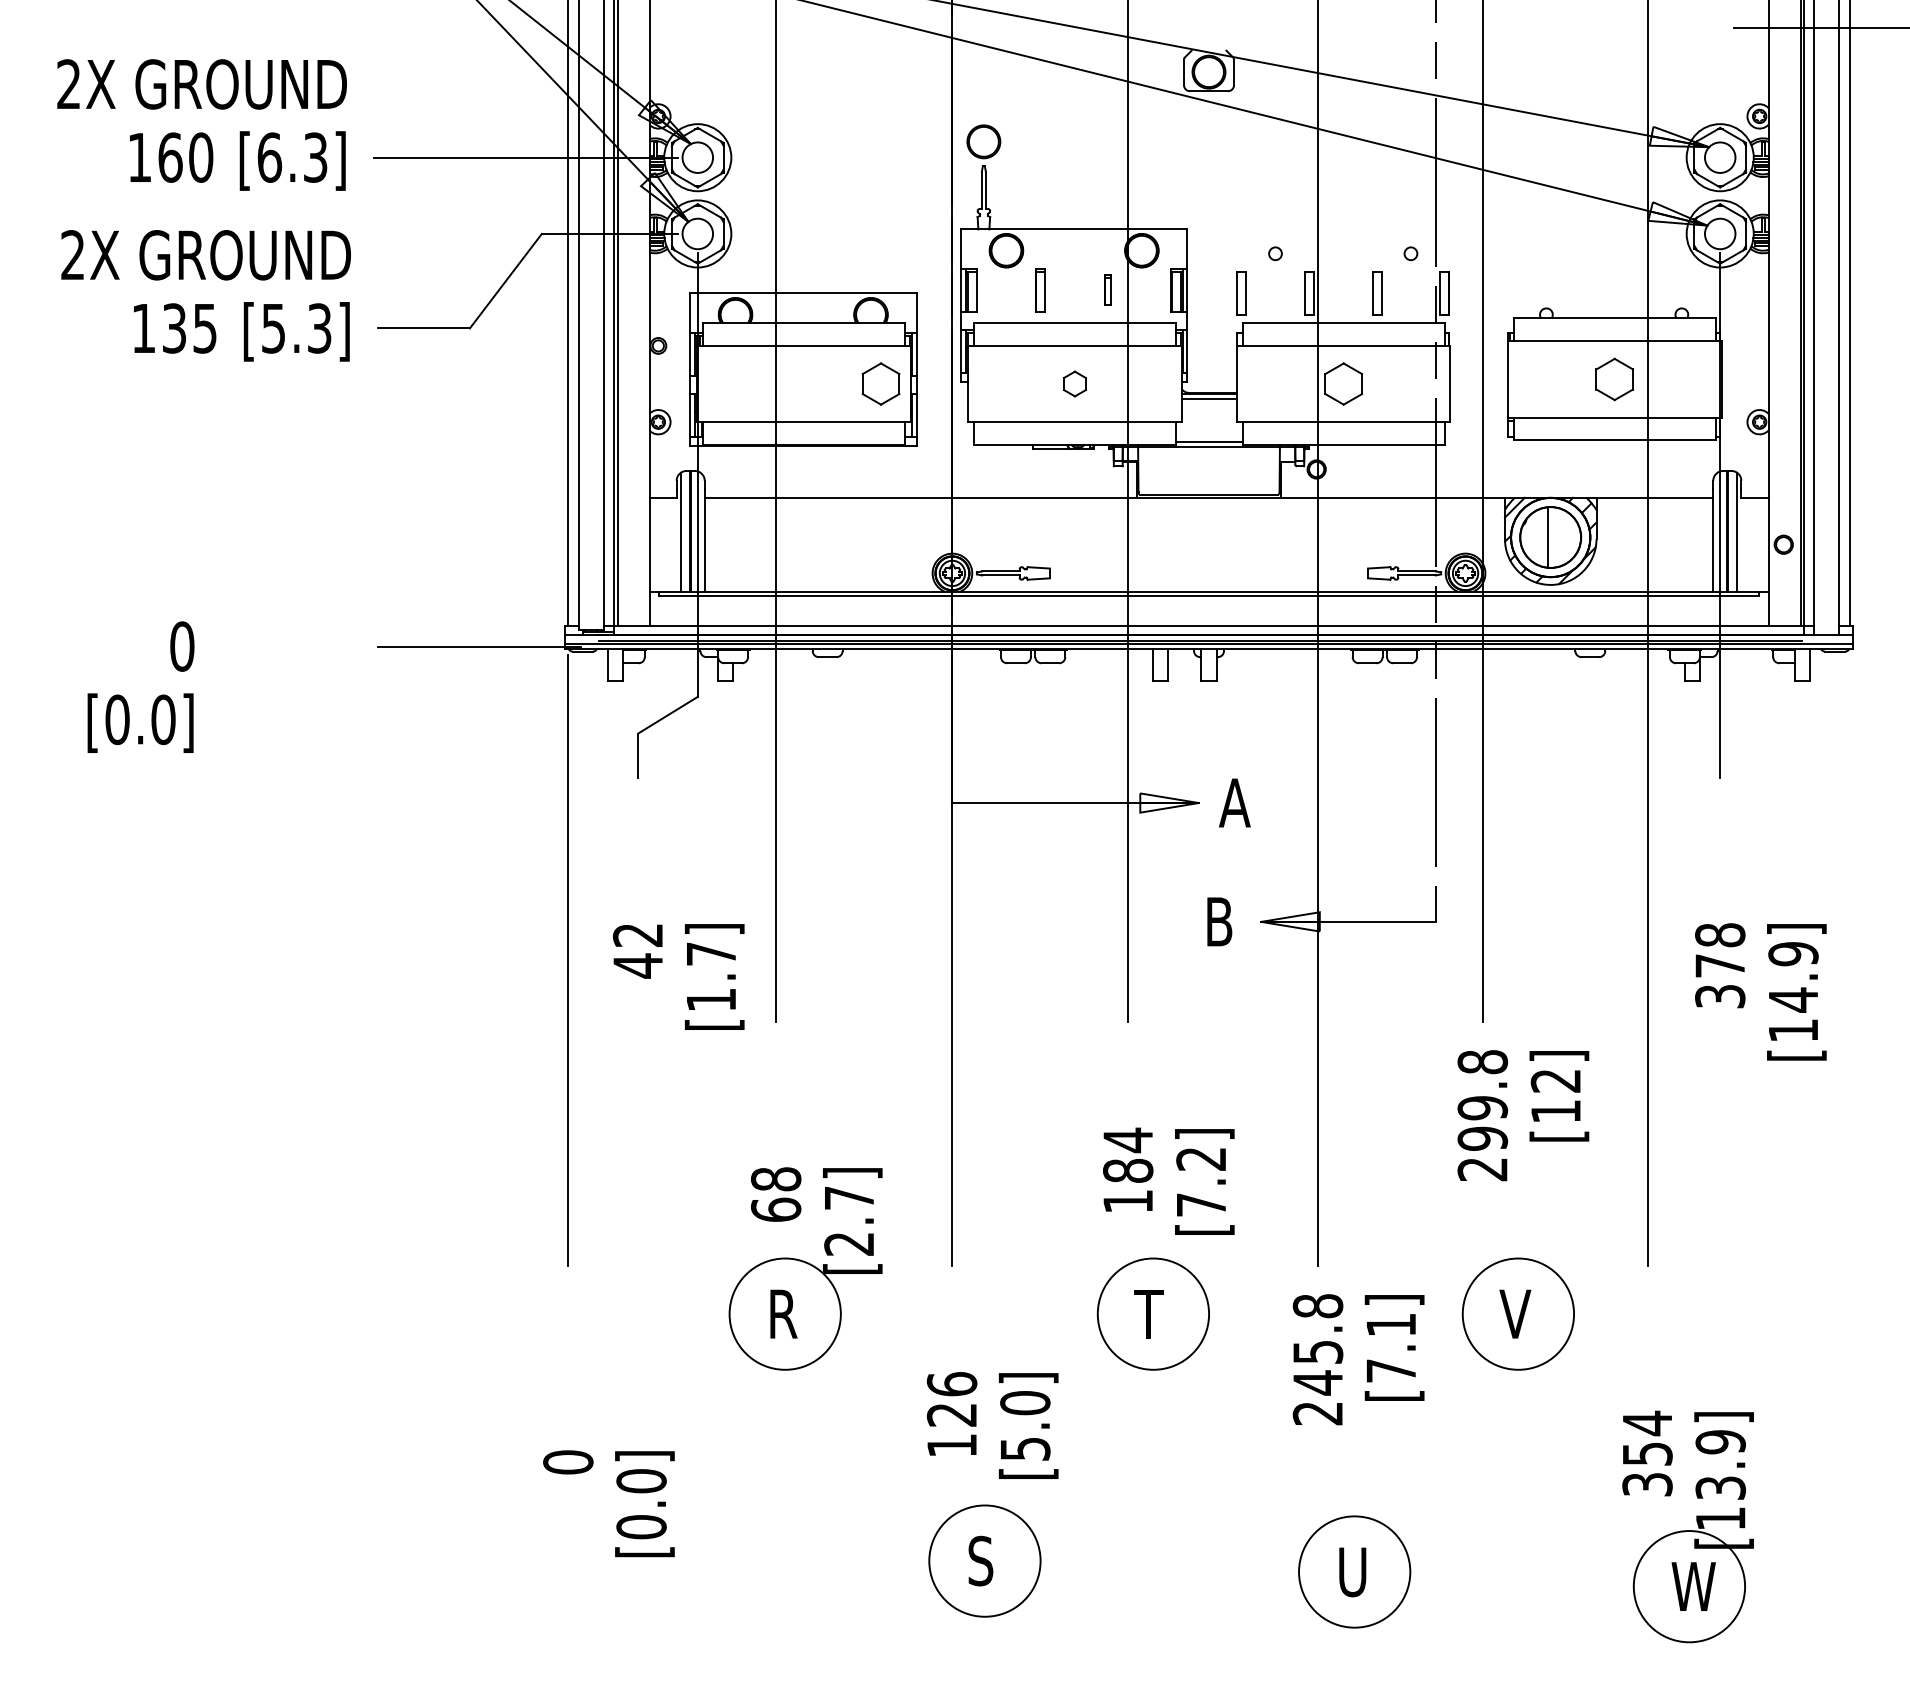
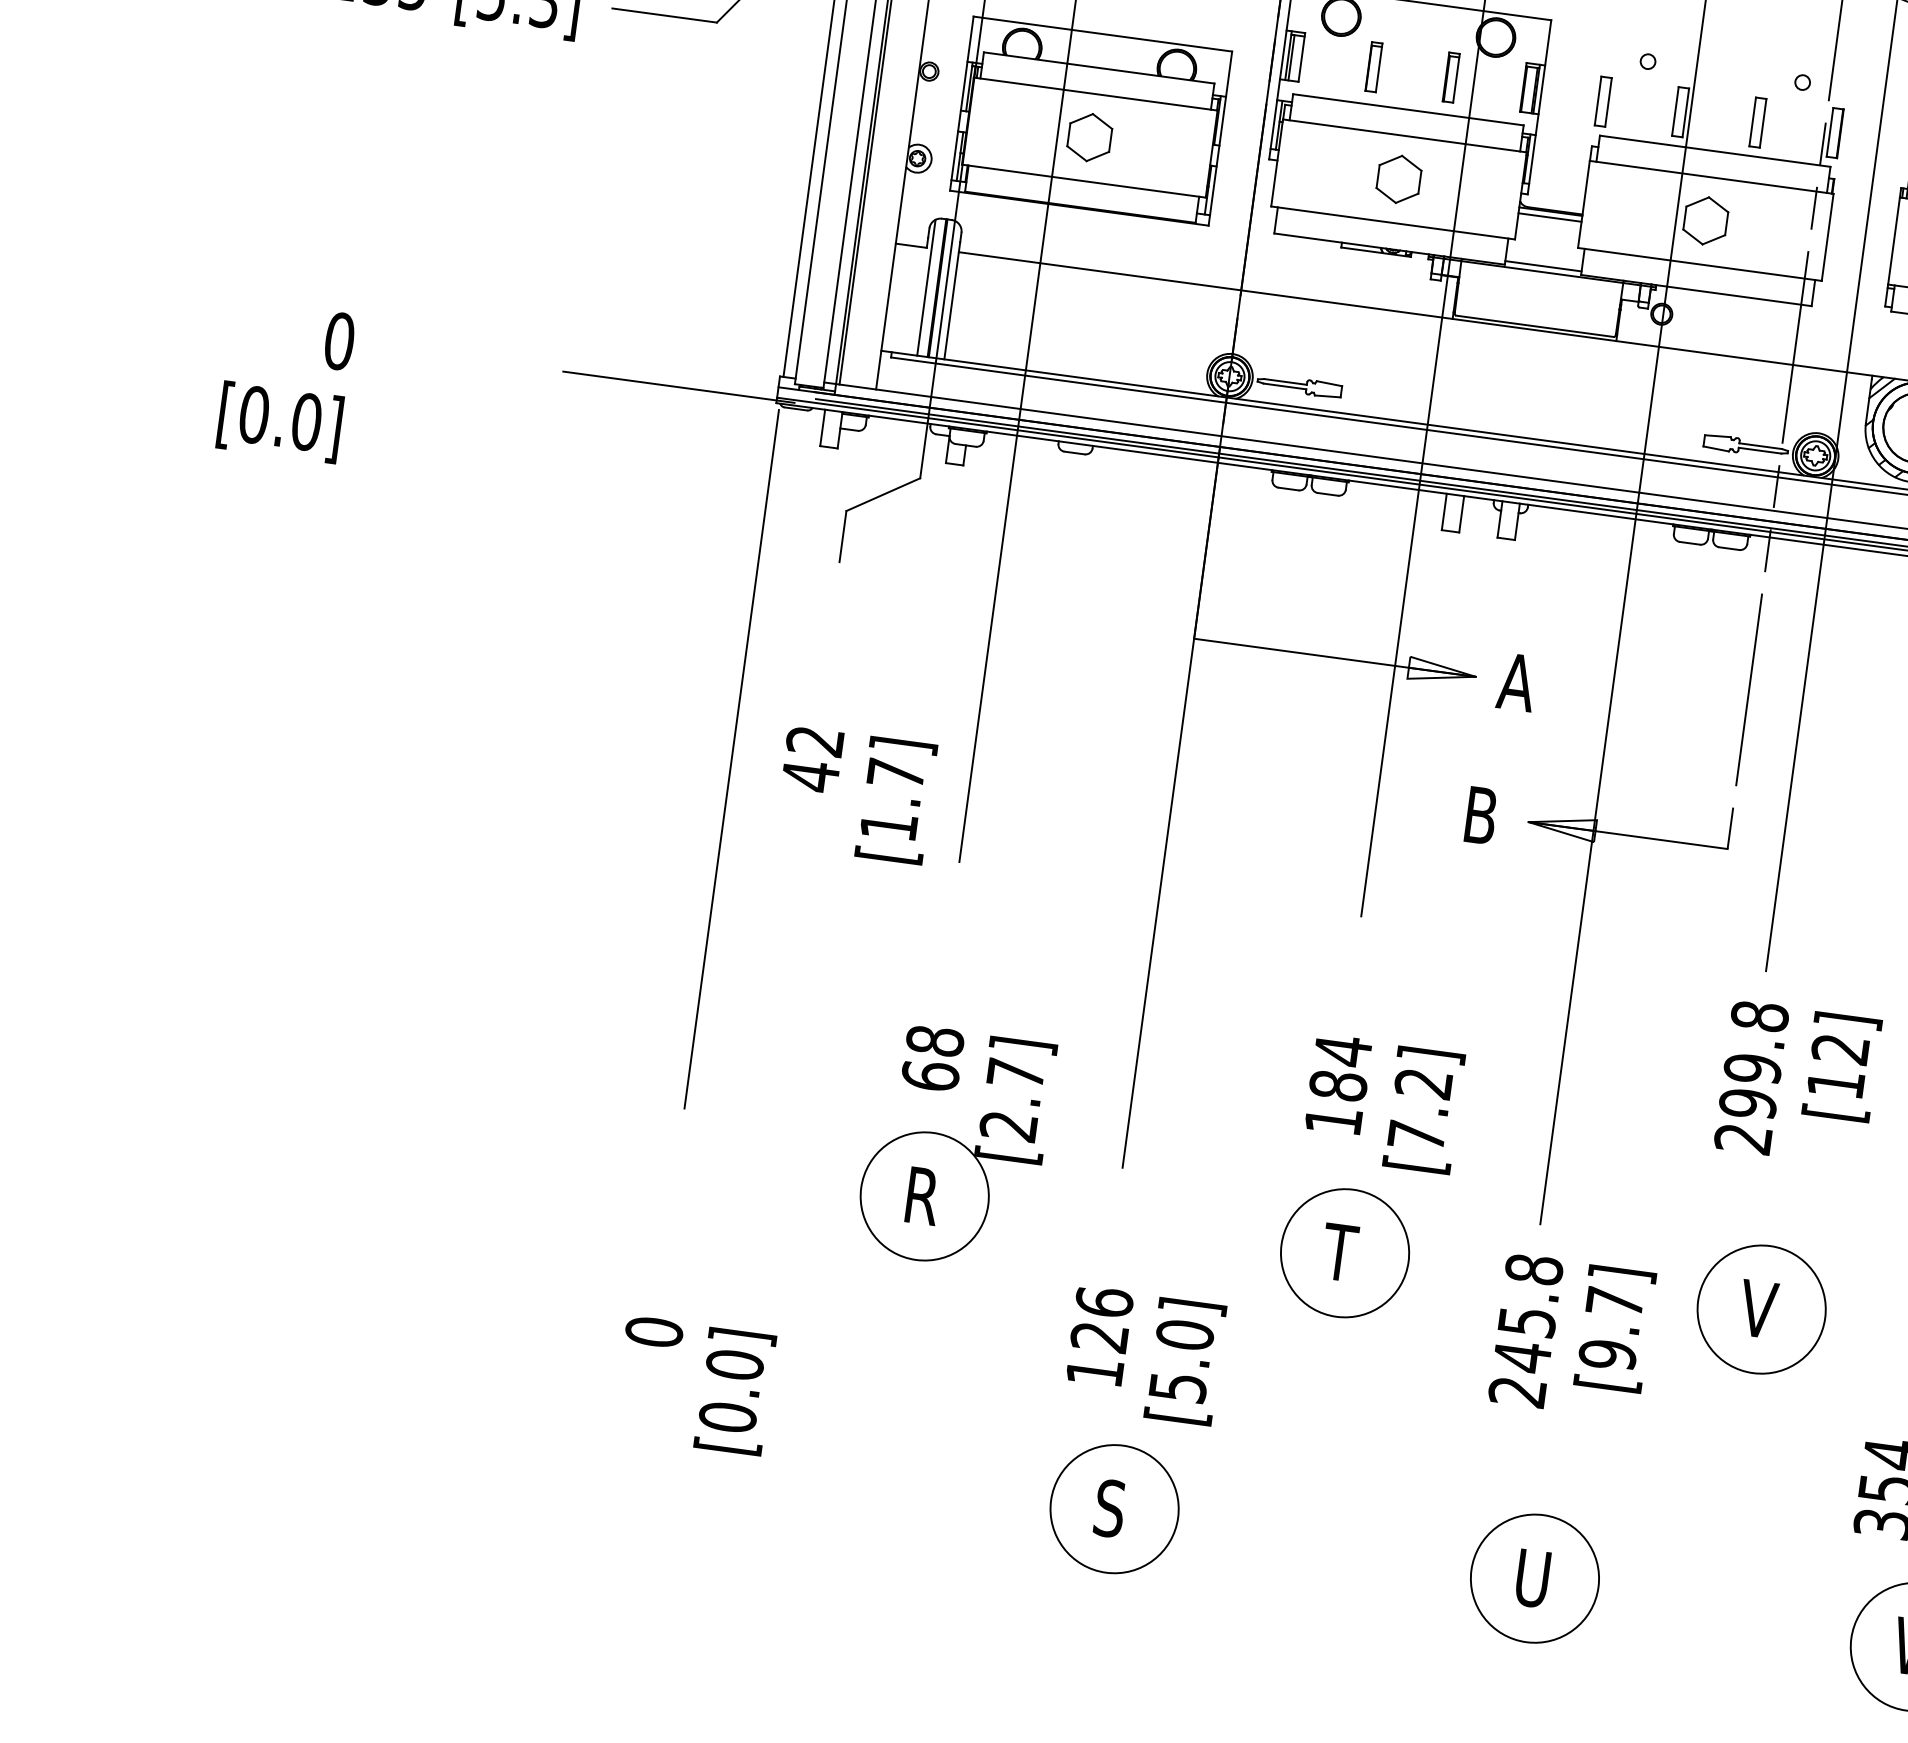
part: (1107, 290) -> (1450, 77), size x1.43
part: (880, 383) -> (1089, 136), moved
part: (1074, 383) -> (1398, 178), size x1.67
text: (1391, 1348) -> (1611, 1329), [7.1] -> [9.7]

